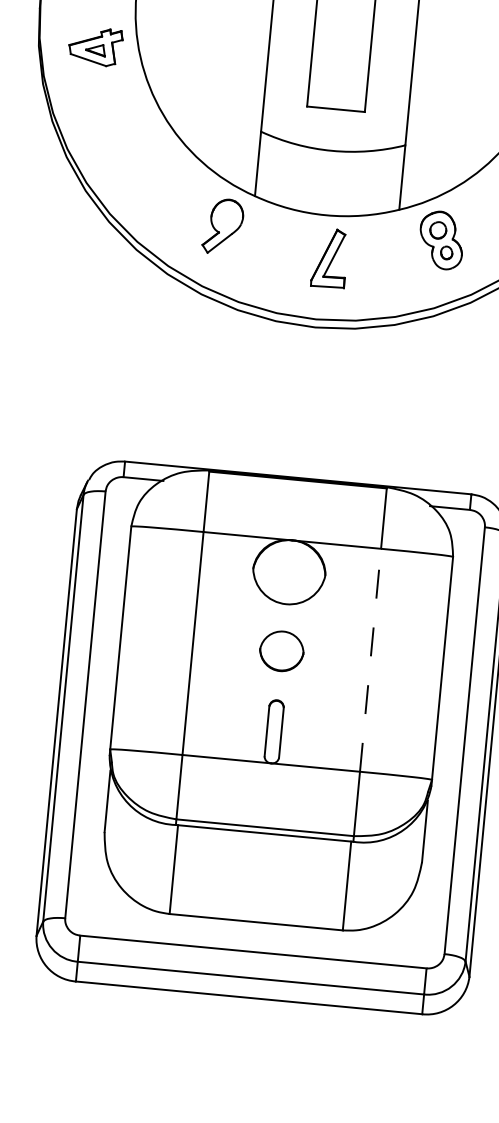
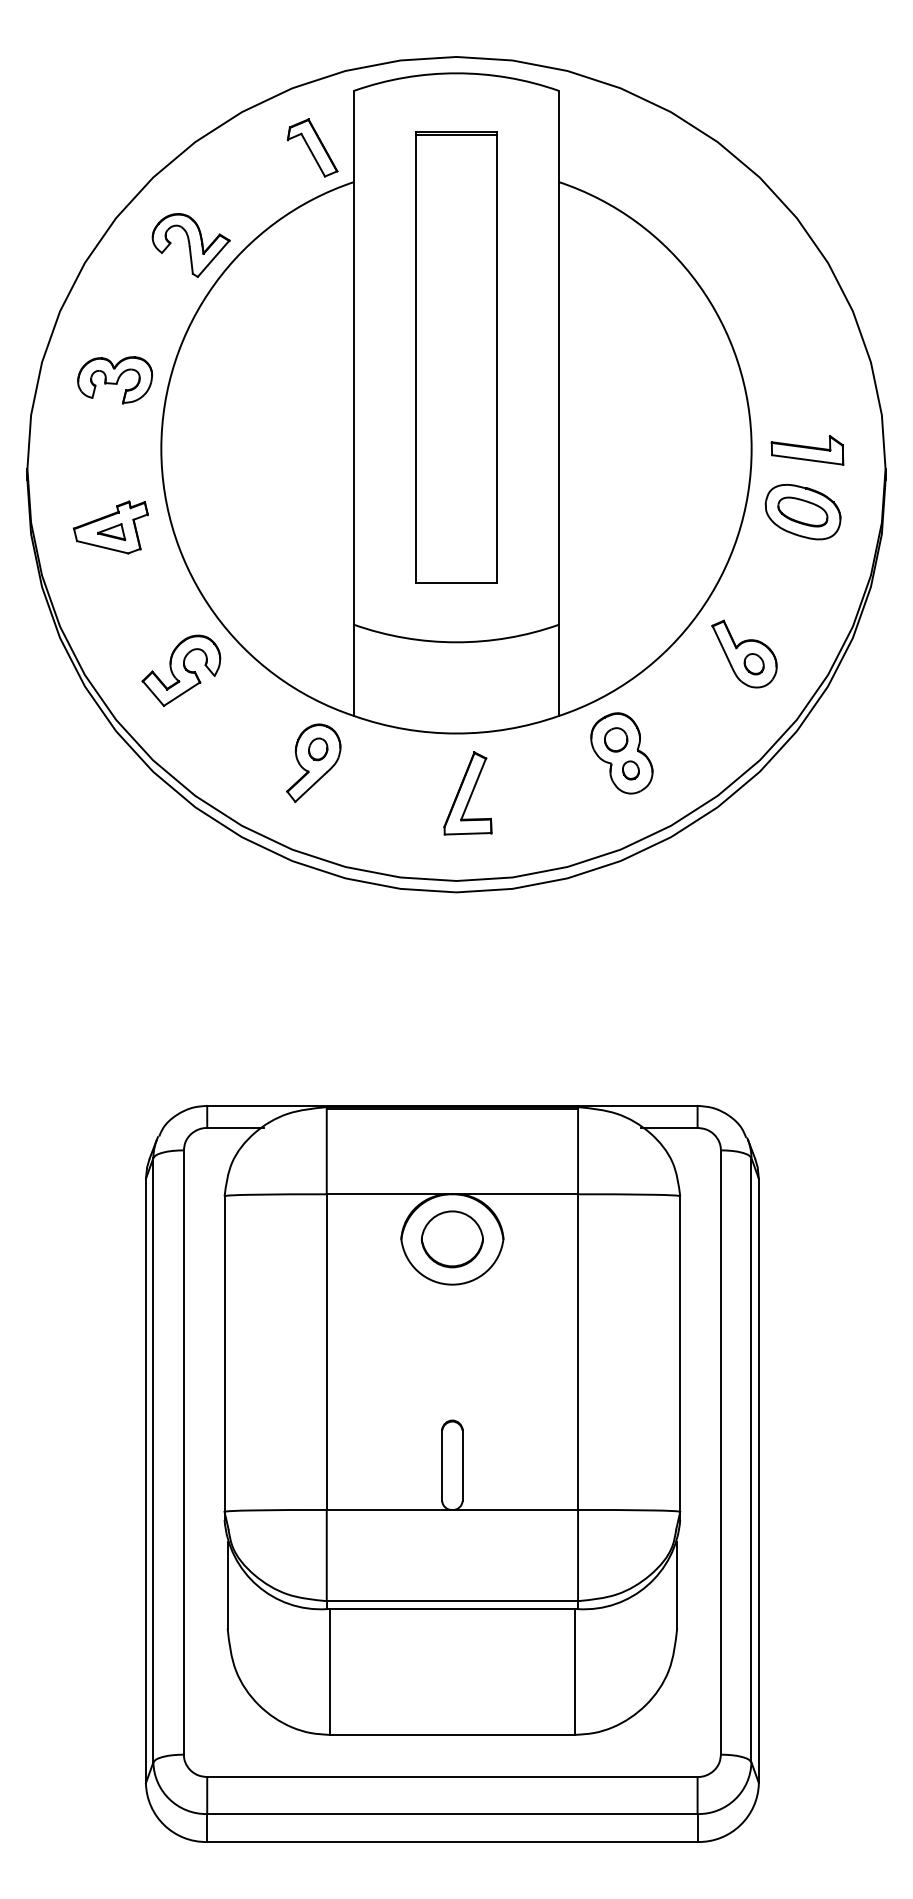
part: (135, 152) -> (181, 670), added
part: (227, 217) -> (318, 749), added
part: (281, 651) -> (451, 1239), moved
line: (370, 660) -> (578, 1352), dashed -> solid

